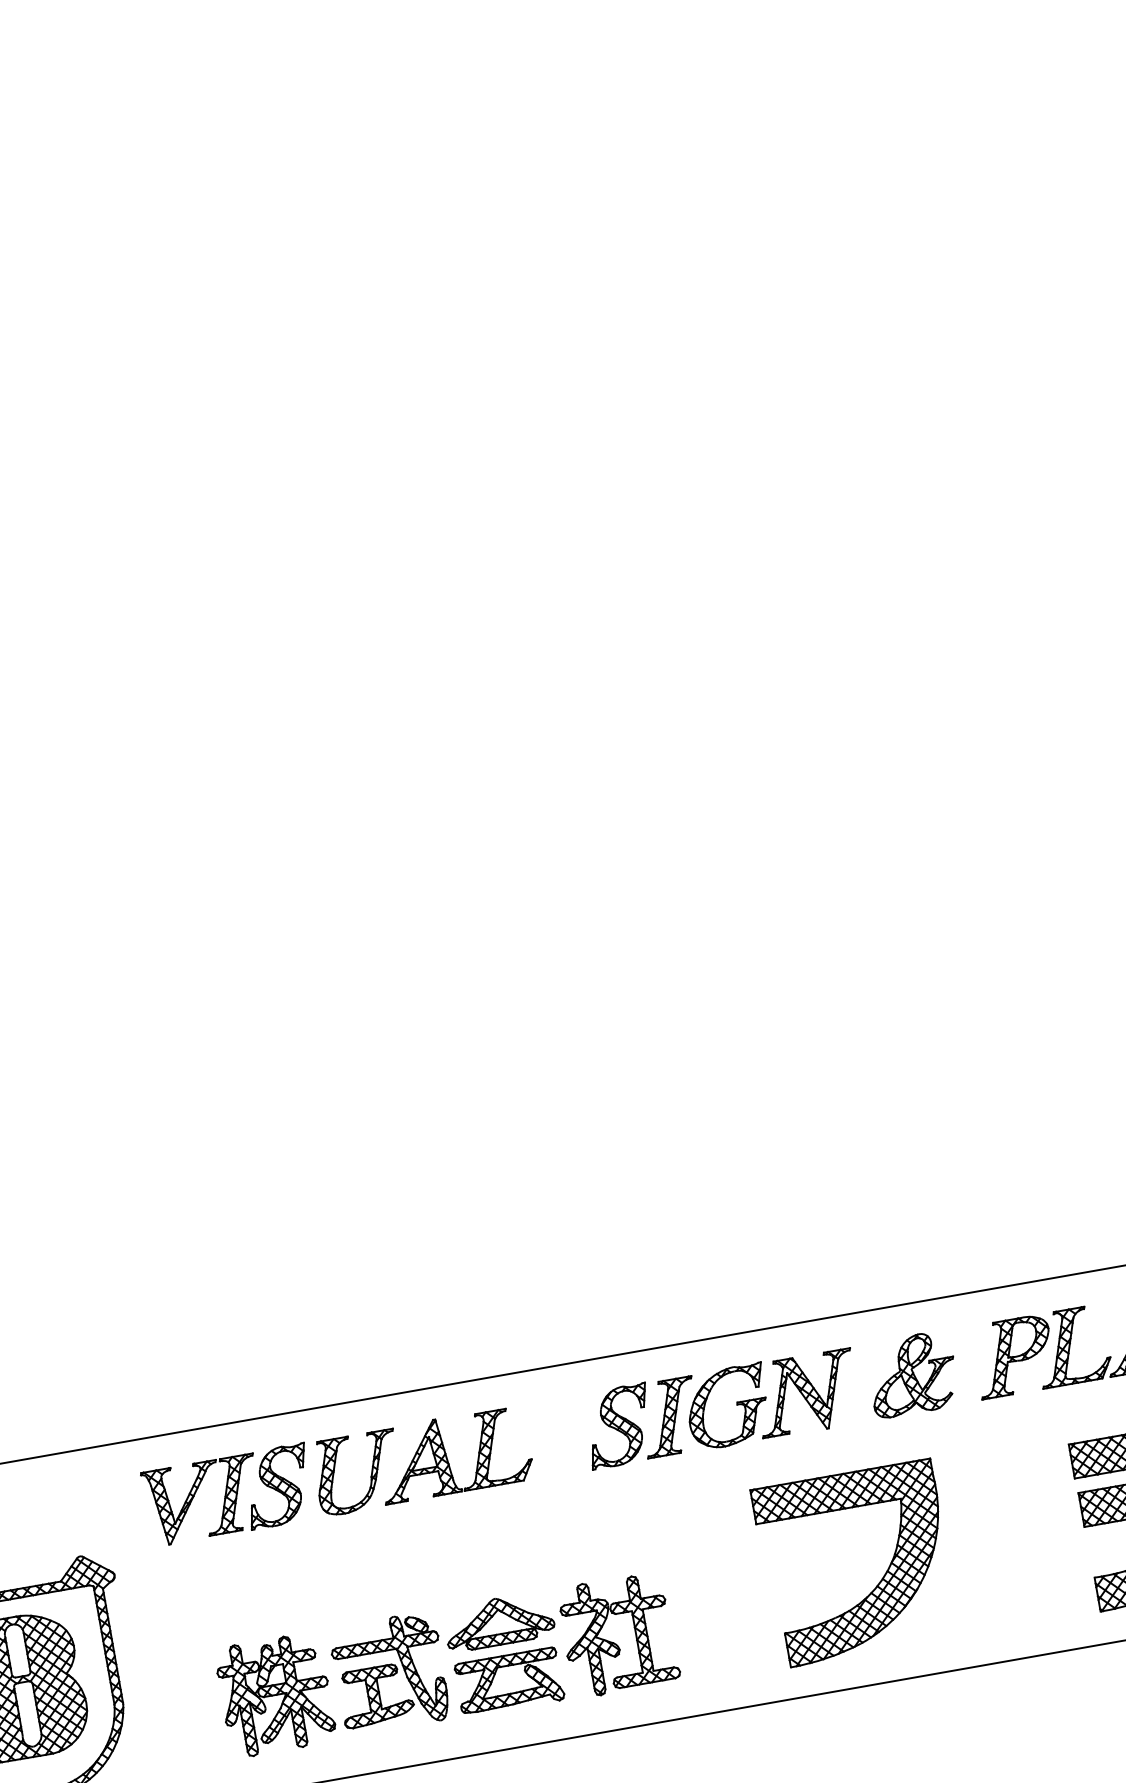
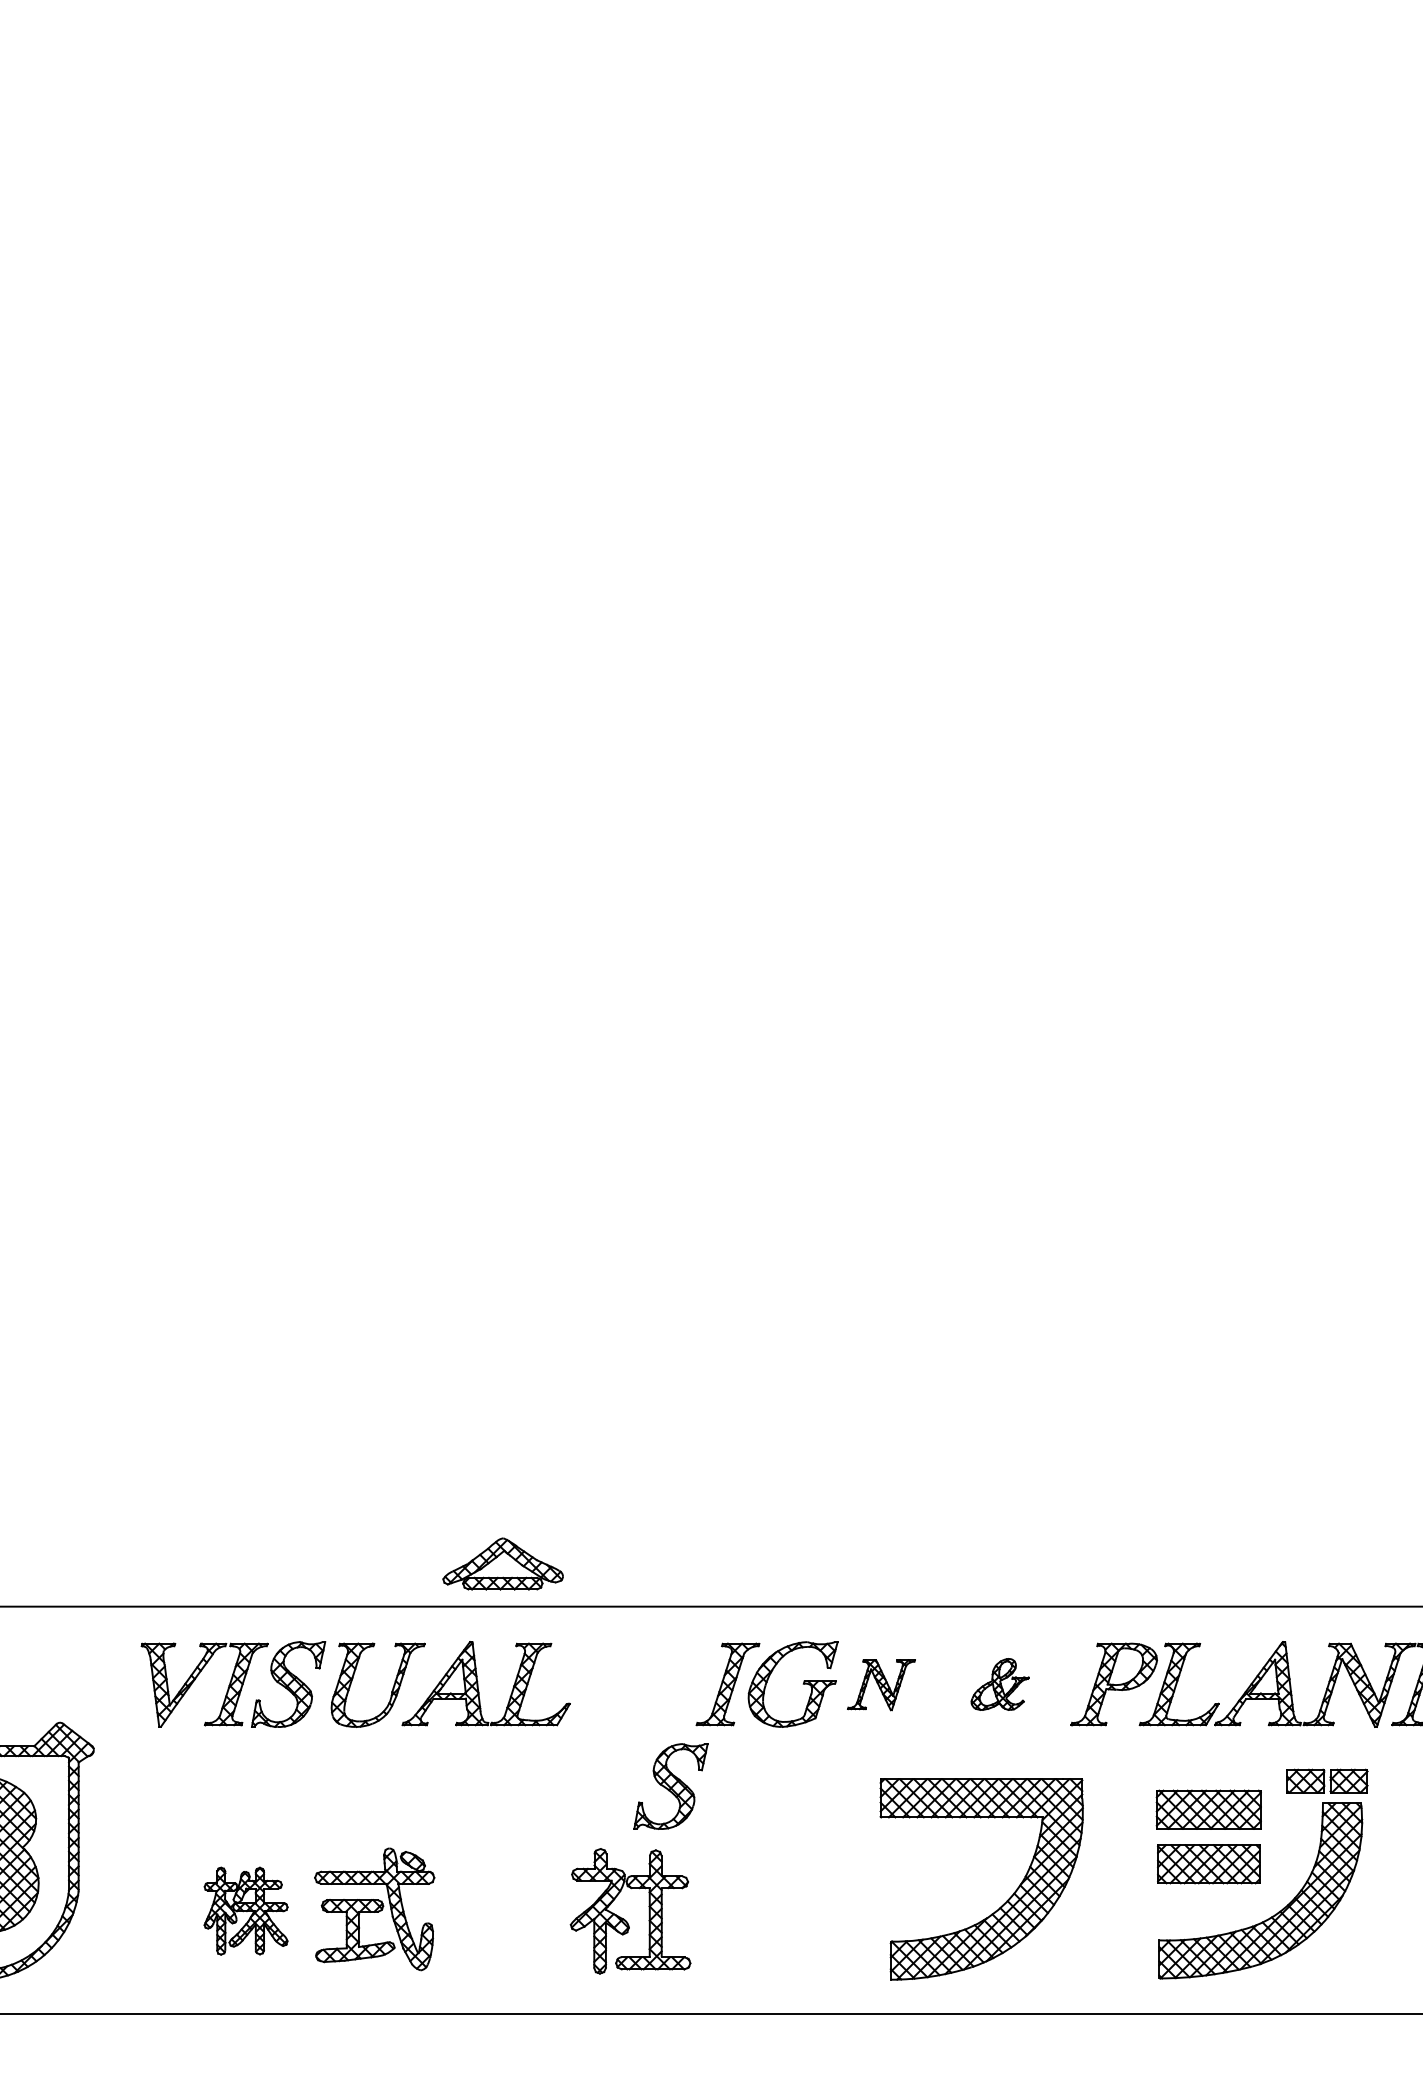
part: (911, 1374) -> (999, 1684), size x0.6
part: (806, 1393) -> (881, 1684), size x0.6
part: (618, 1426) -> (670, 1786), moved
part: (880, 1580) -> (1004, 1902), moved
part: (498, 1621) -> (502, 1563), moved
part: (509, 1681) -> (502, 1941), removed
part: (275, 1695) -> (245, 1911), size x0.7

